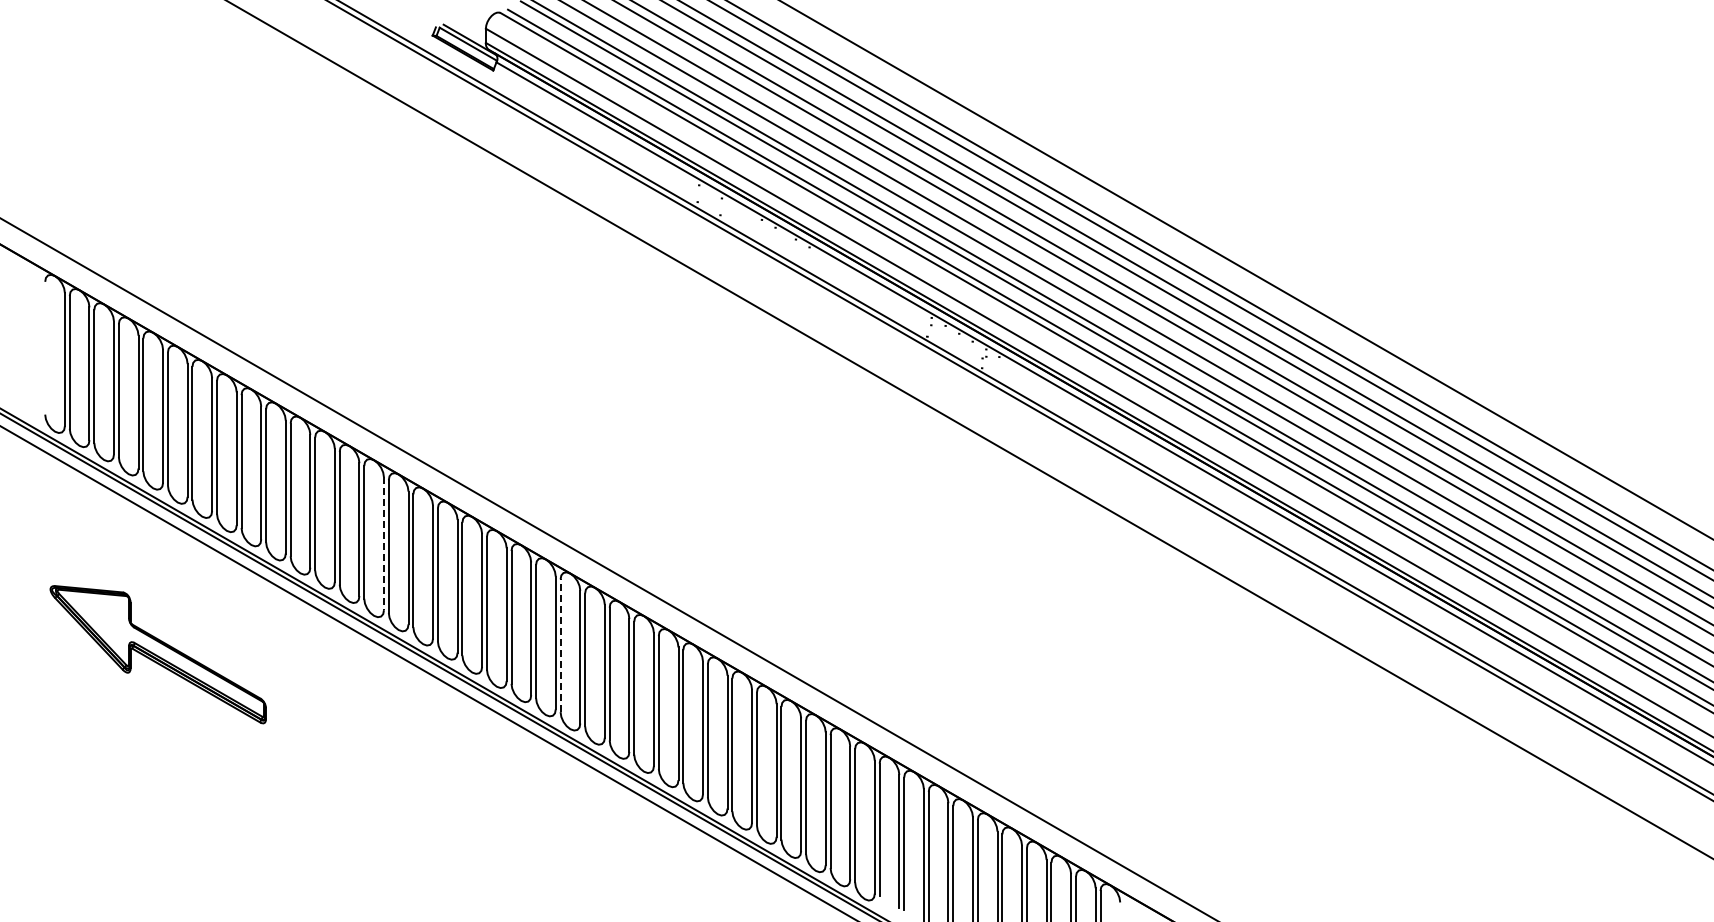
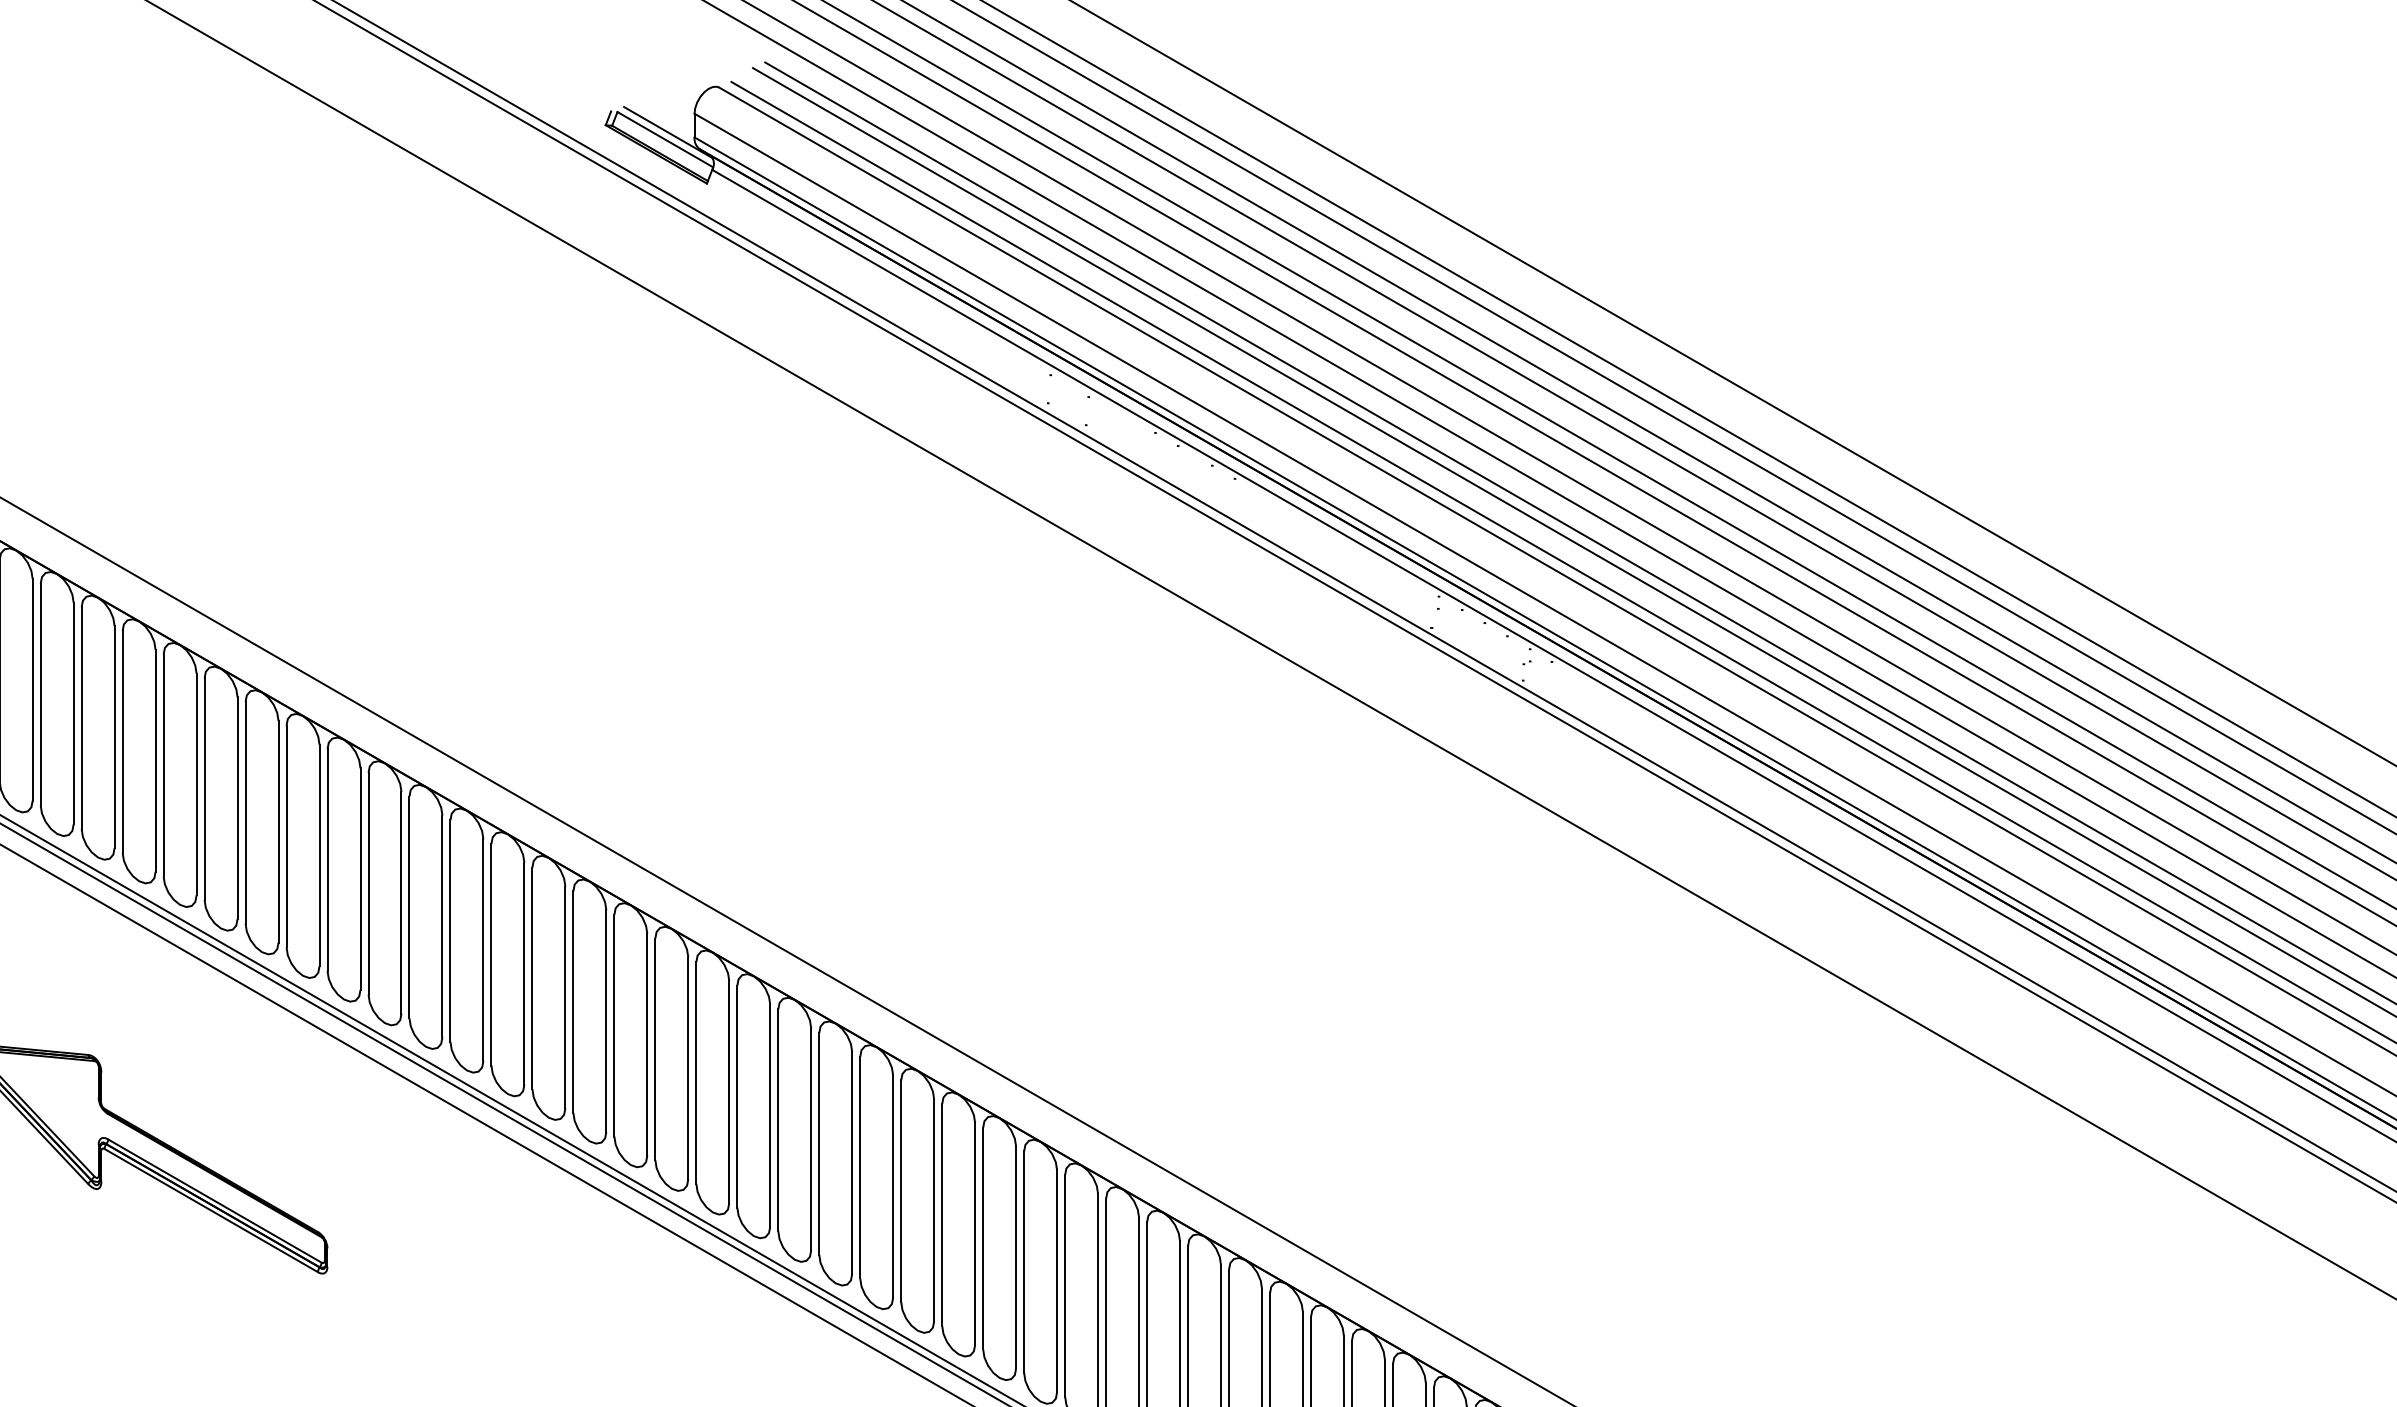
line: (383, 544) -> (523, 974), dashed -> solid
line: (560, 645) -> (819, 1143), dashed -> solid

